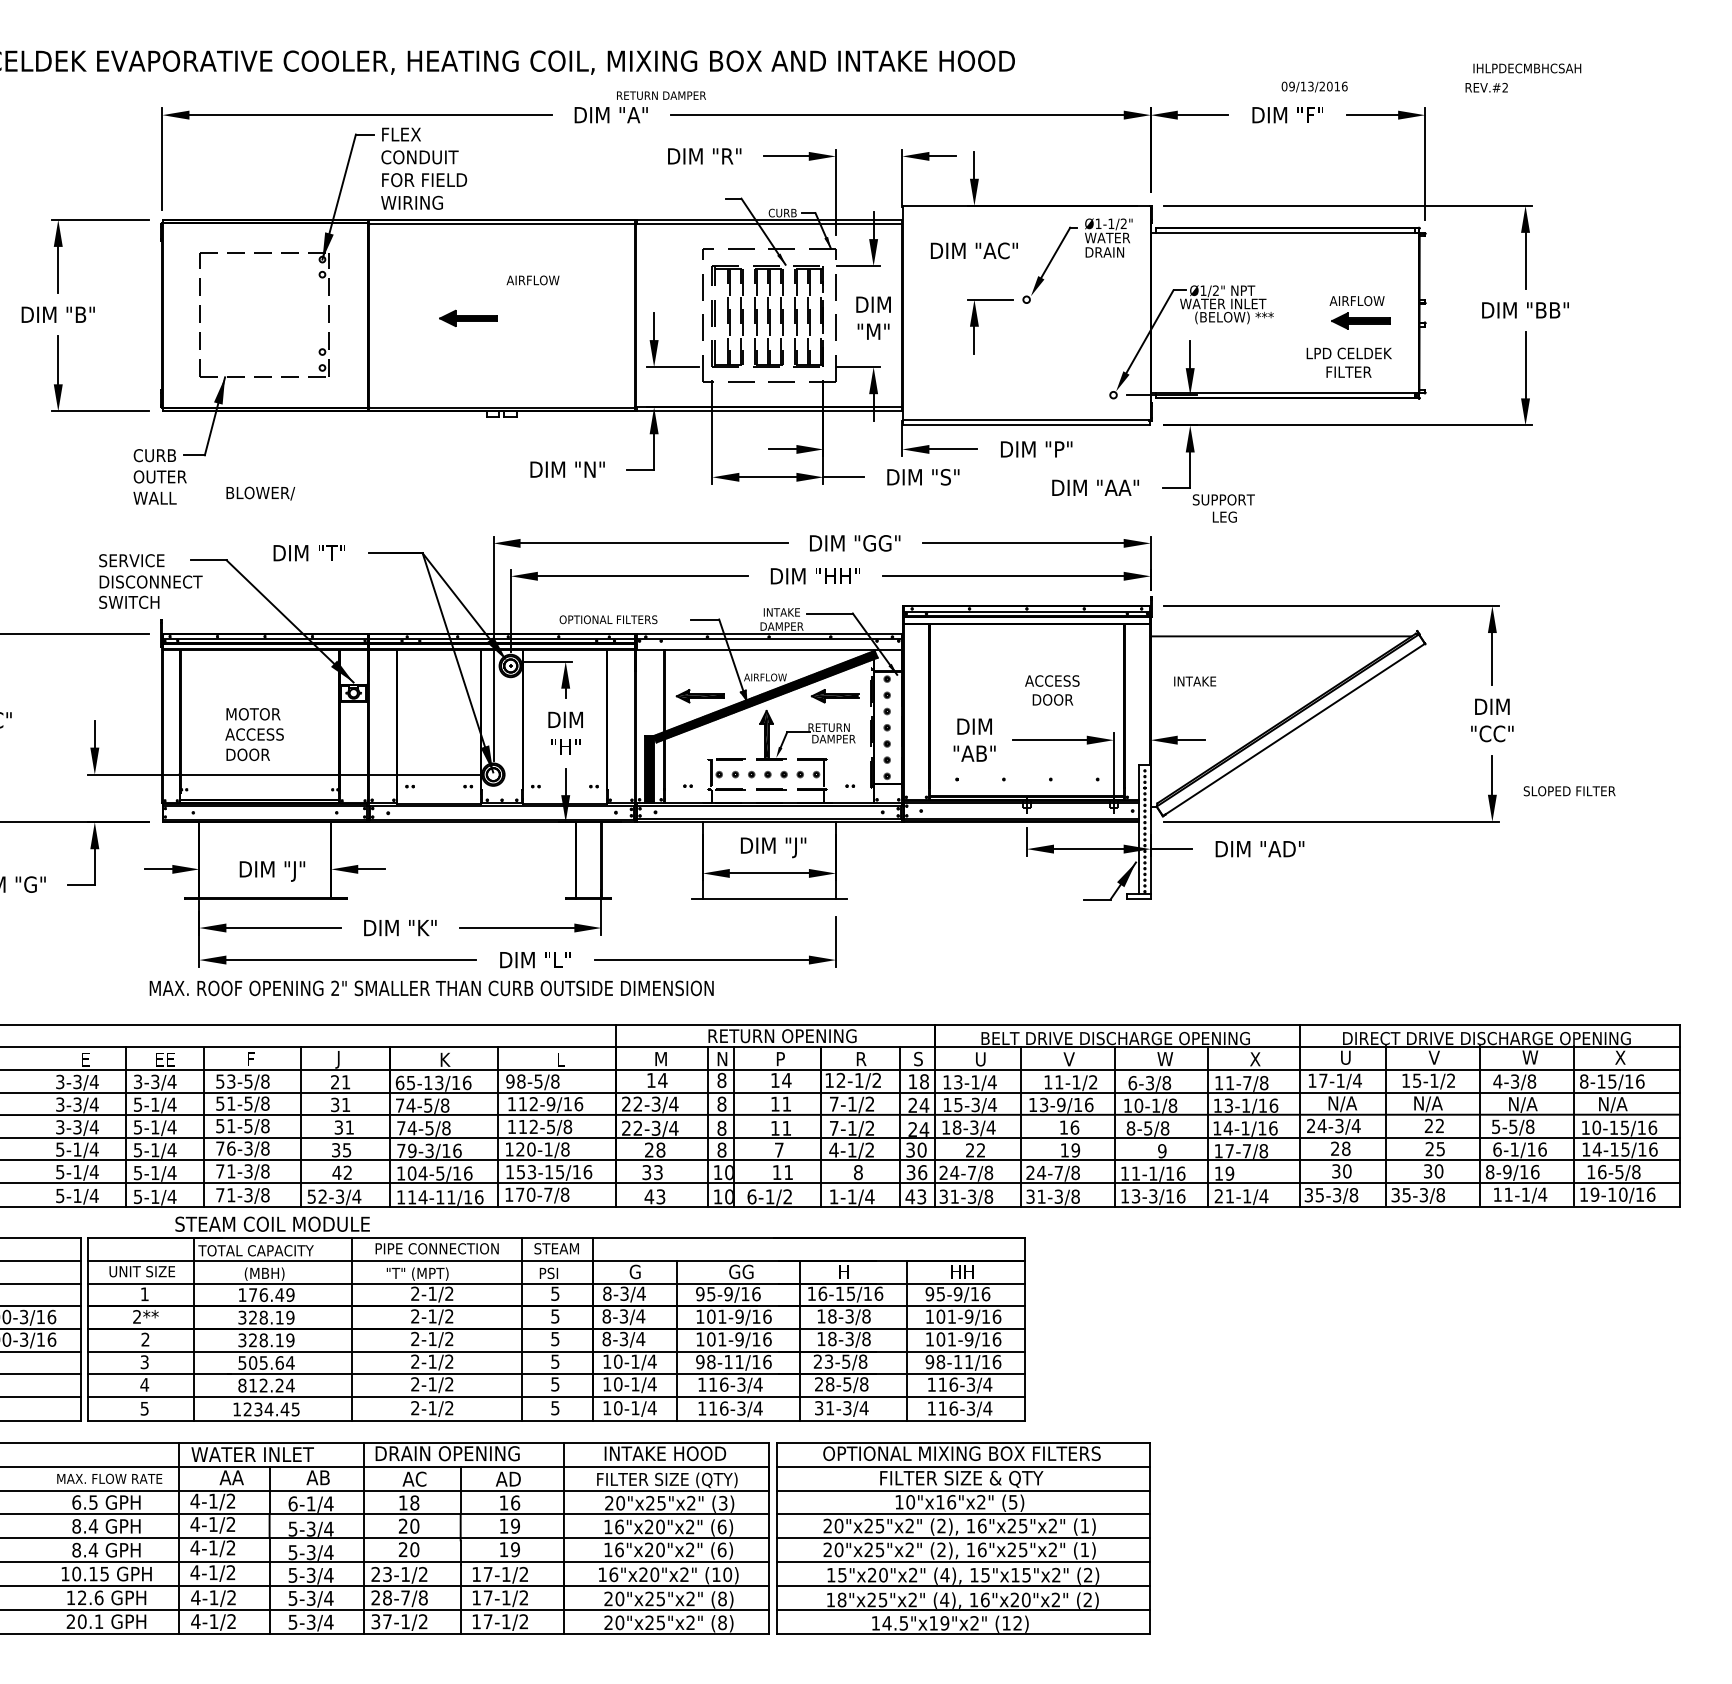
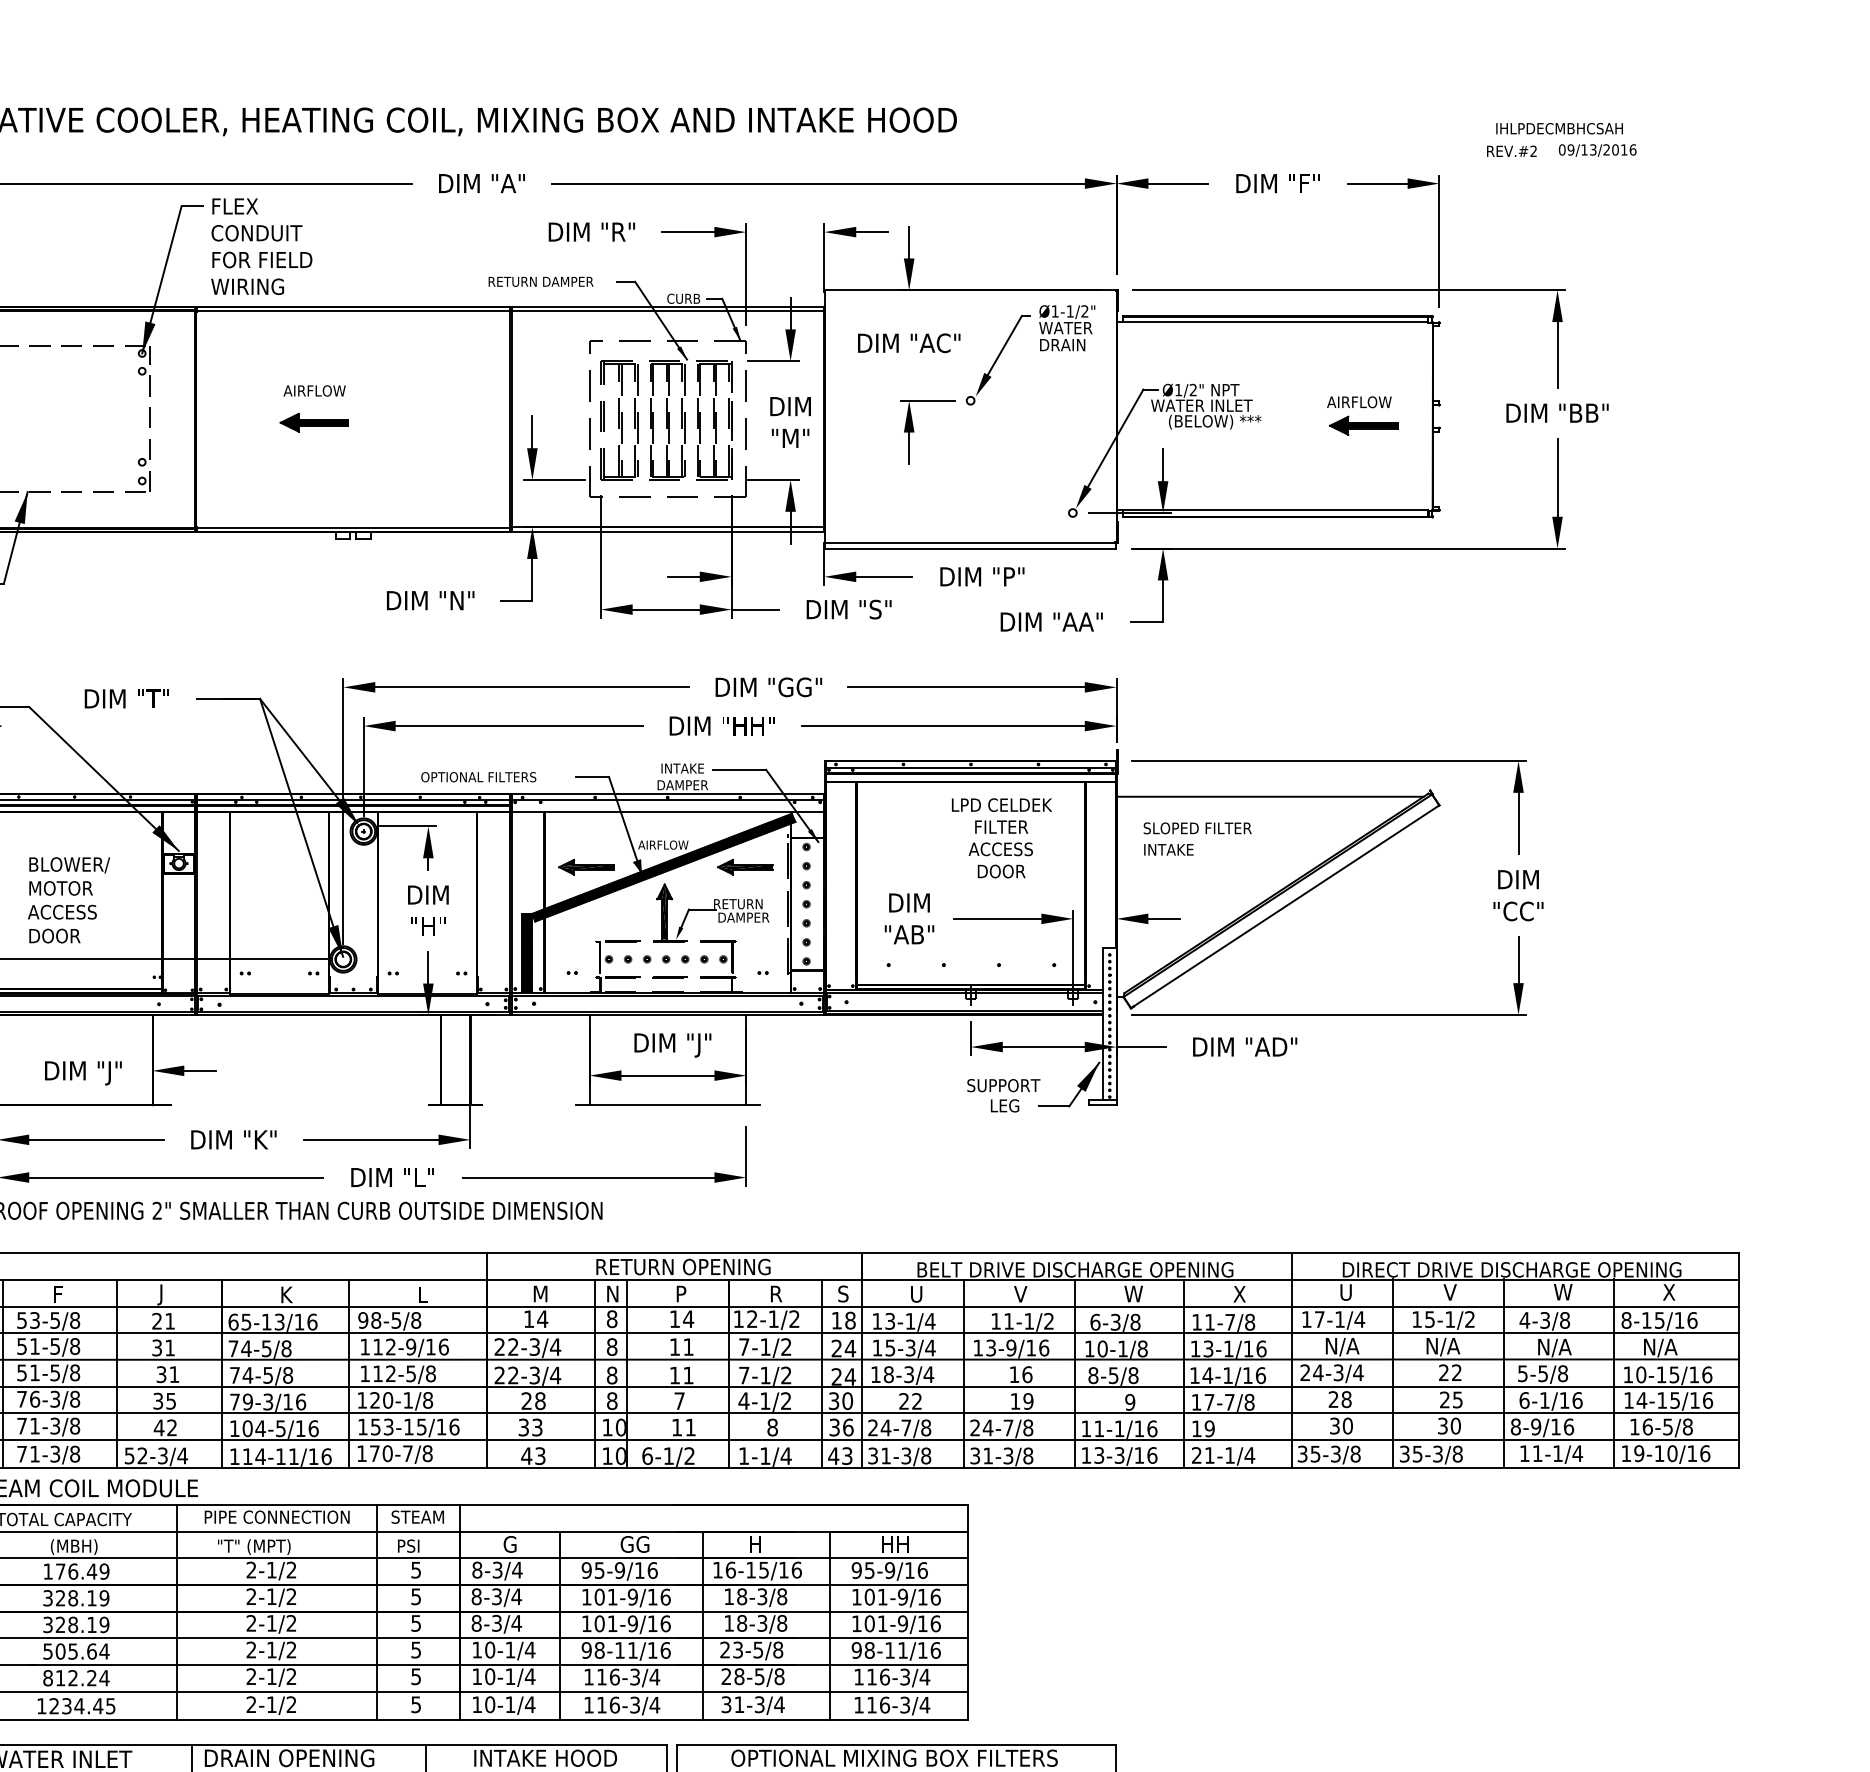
text: (1314, 86) -> (1597, 149), moved
text: (661, 95) -> (541, 281), moved
text: (532, 280) -> (314, 391), moved
text: (1348, 362) -> (1001, 815), moved
text: (260, 493) -> (69, 865), moved
text: (1223, 508) -> (1003, 1095), moved
text: (1569, 791) -> (1197, 828), moved

